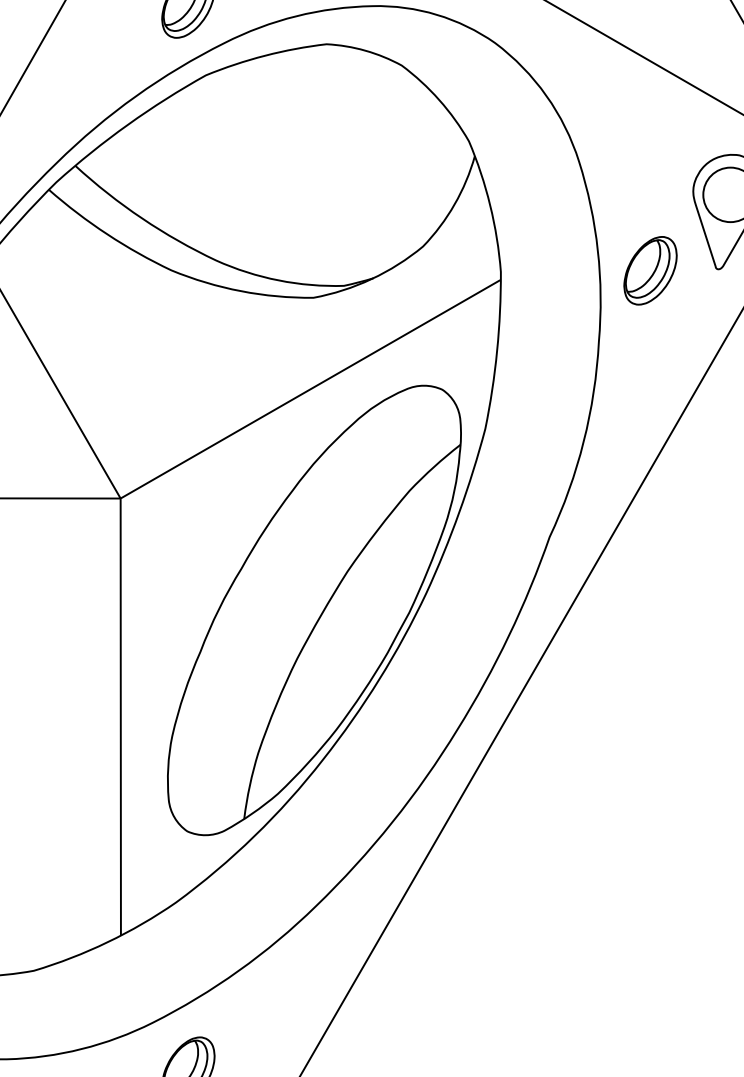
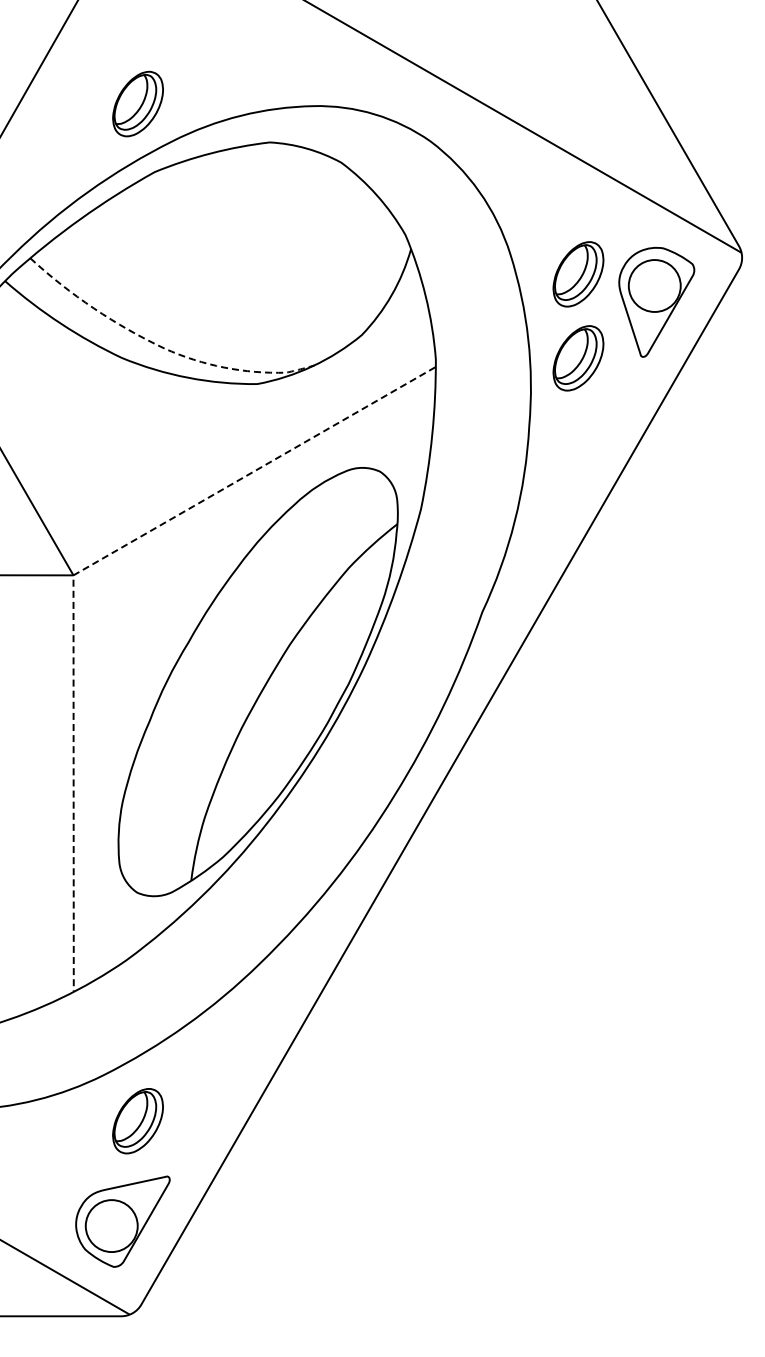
part: (650, 182) -> (578, 274), added
line: (215, 260) -> (163, 348), solid -> dashed
line: (120, 498) -> (73, 575), solid -> dashed

